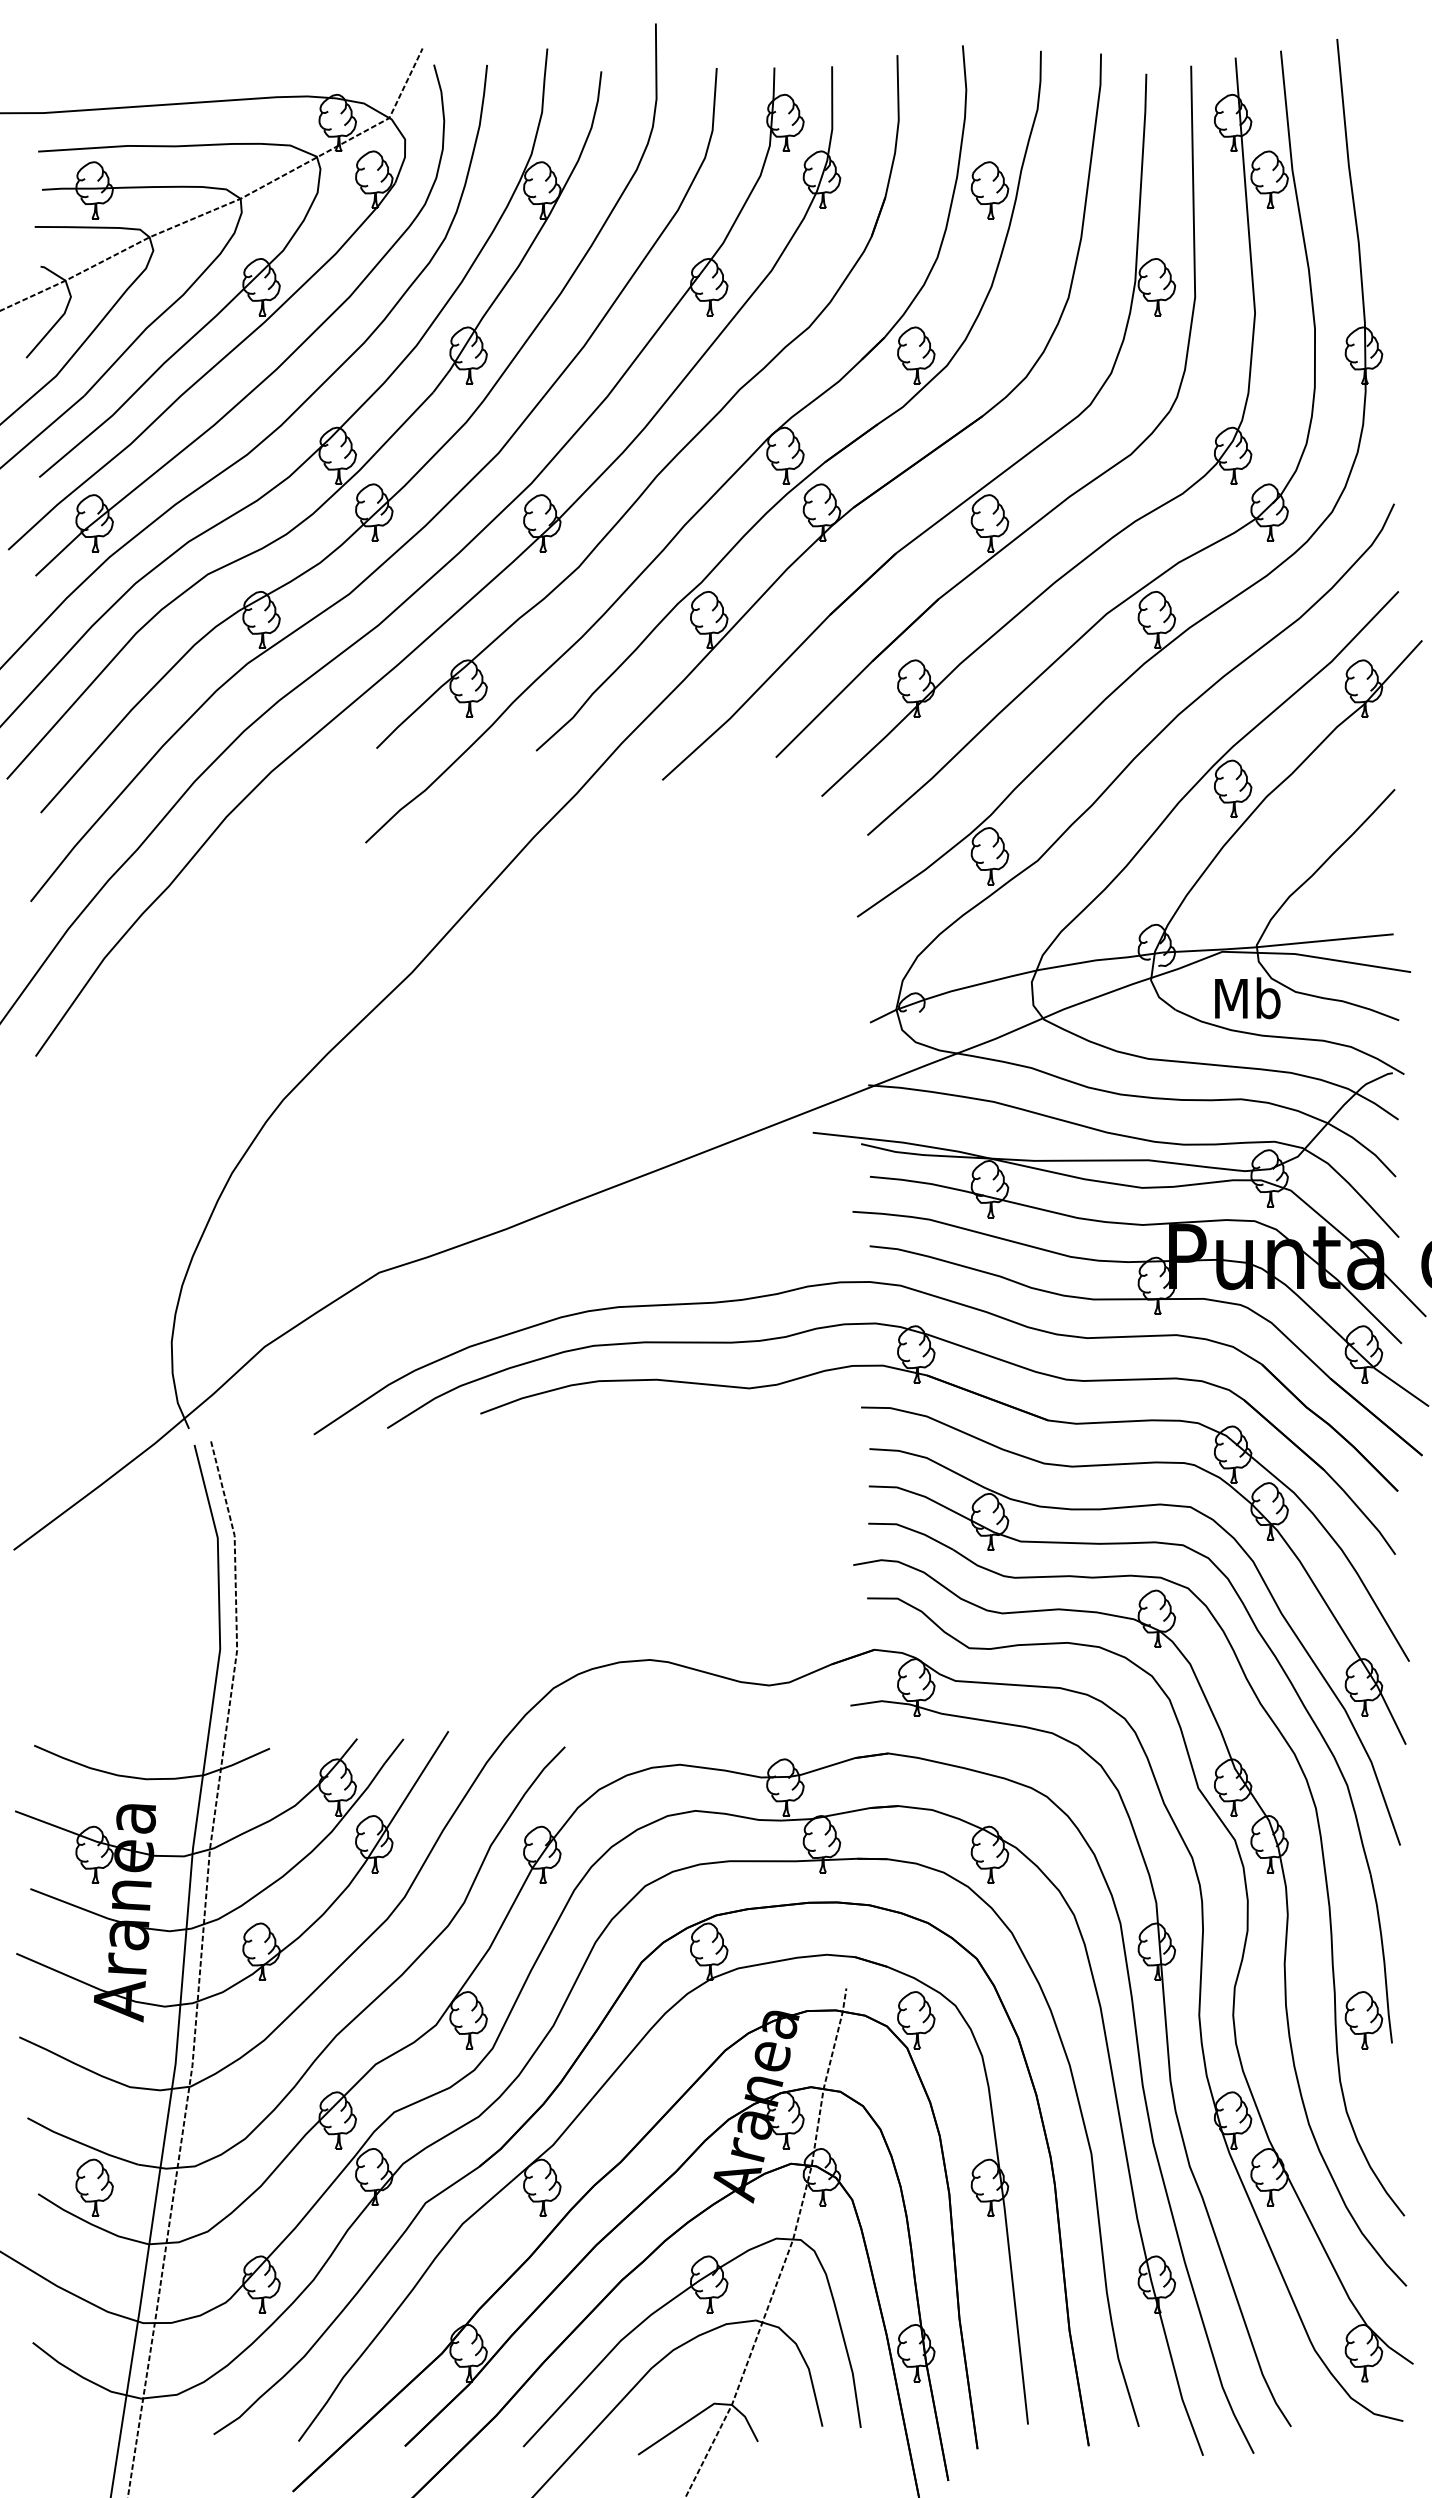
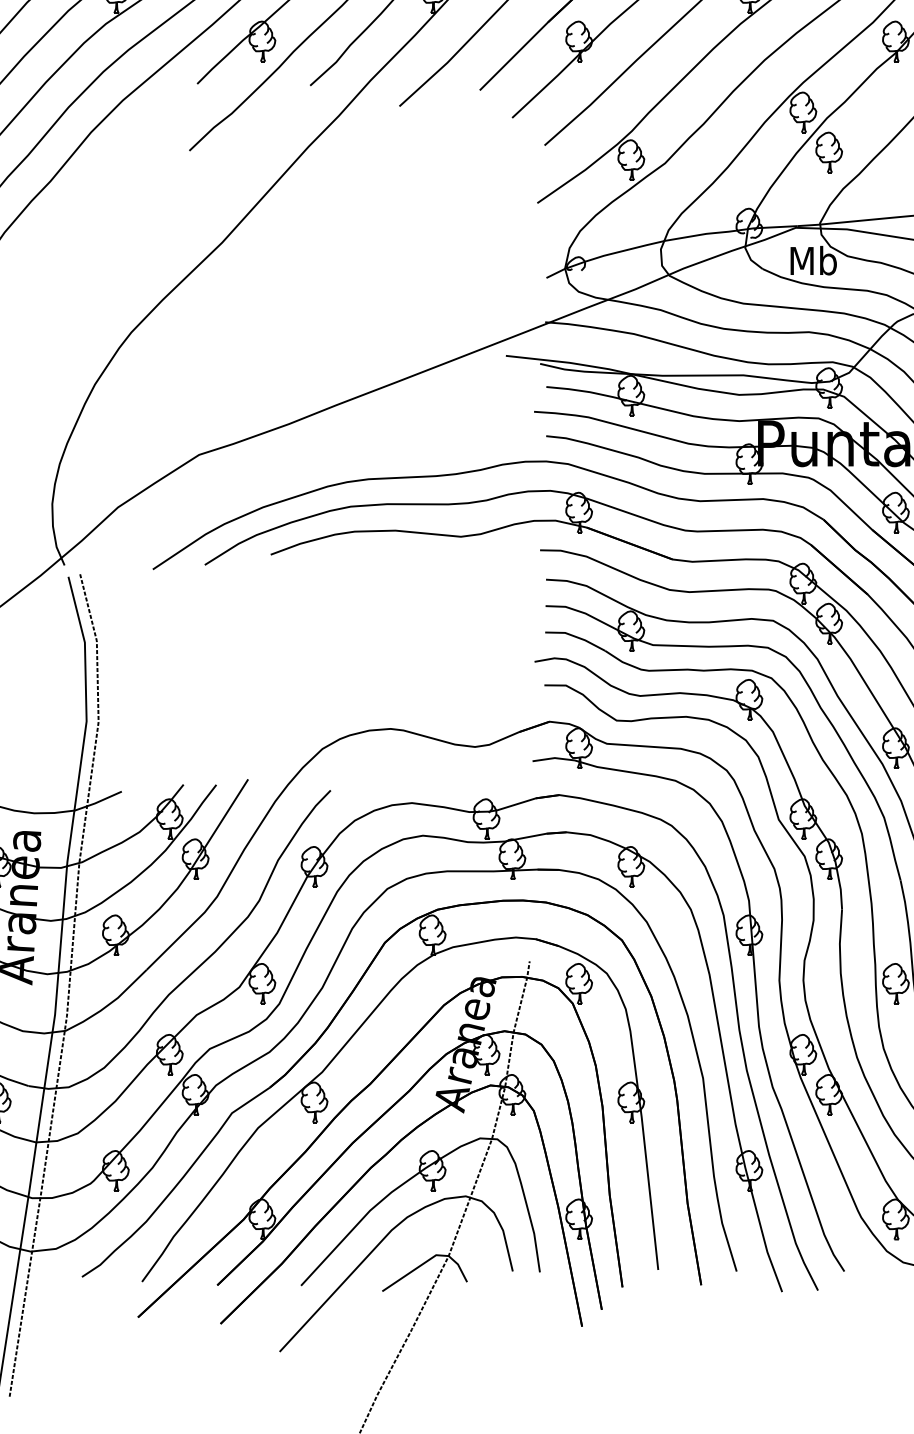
part: (1269, 845) -> (829, 152), added

